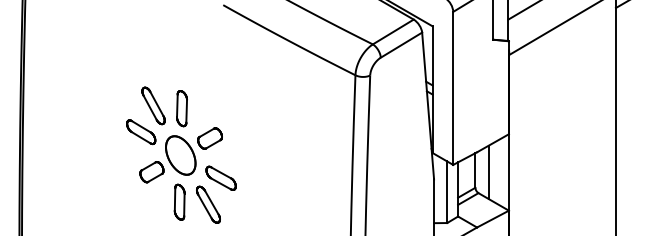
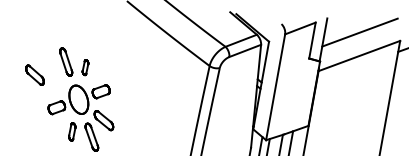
part: (181, 108) -> (85, 67), size x0.6
part: (141, 132) -> (35, 75), moved
part: (179, 201) -> (72, 131), size x0.7

